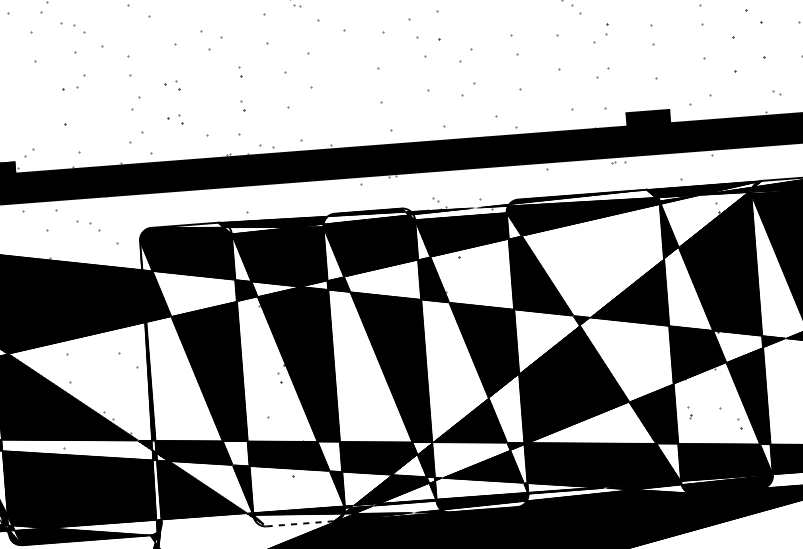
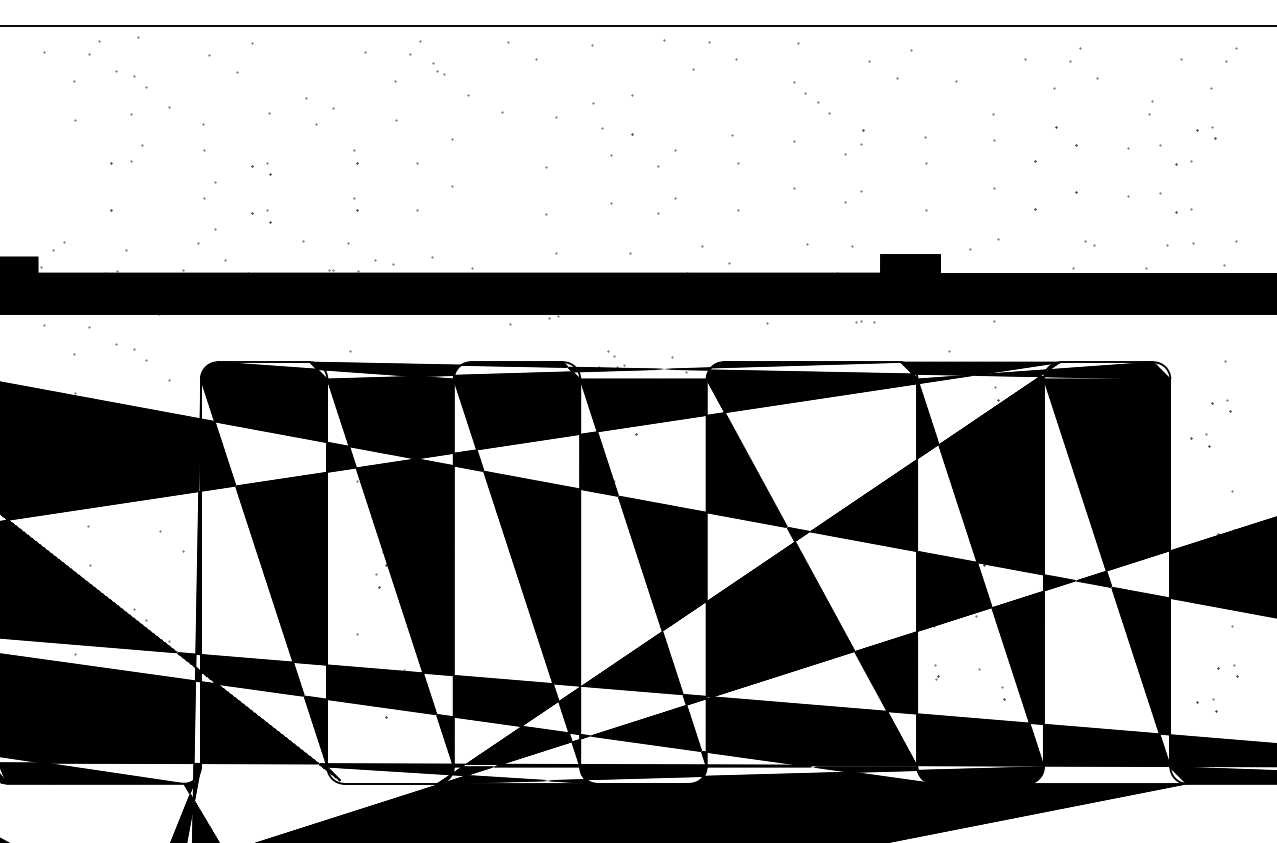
line: (300, 523) -> (391, 783), dashed -> solid

